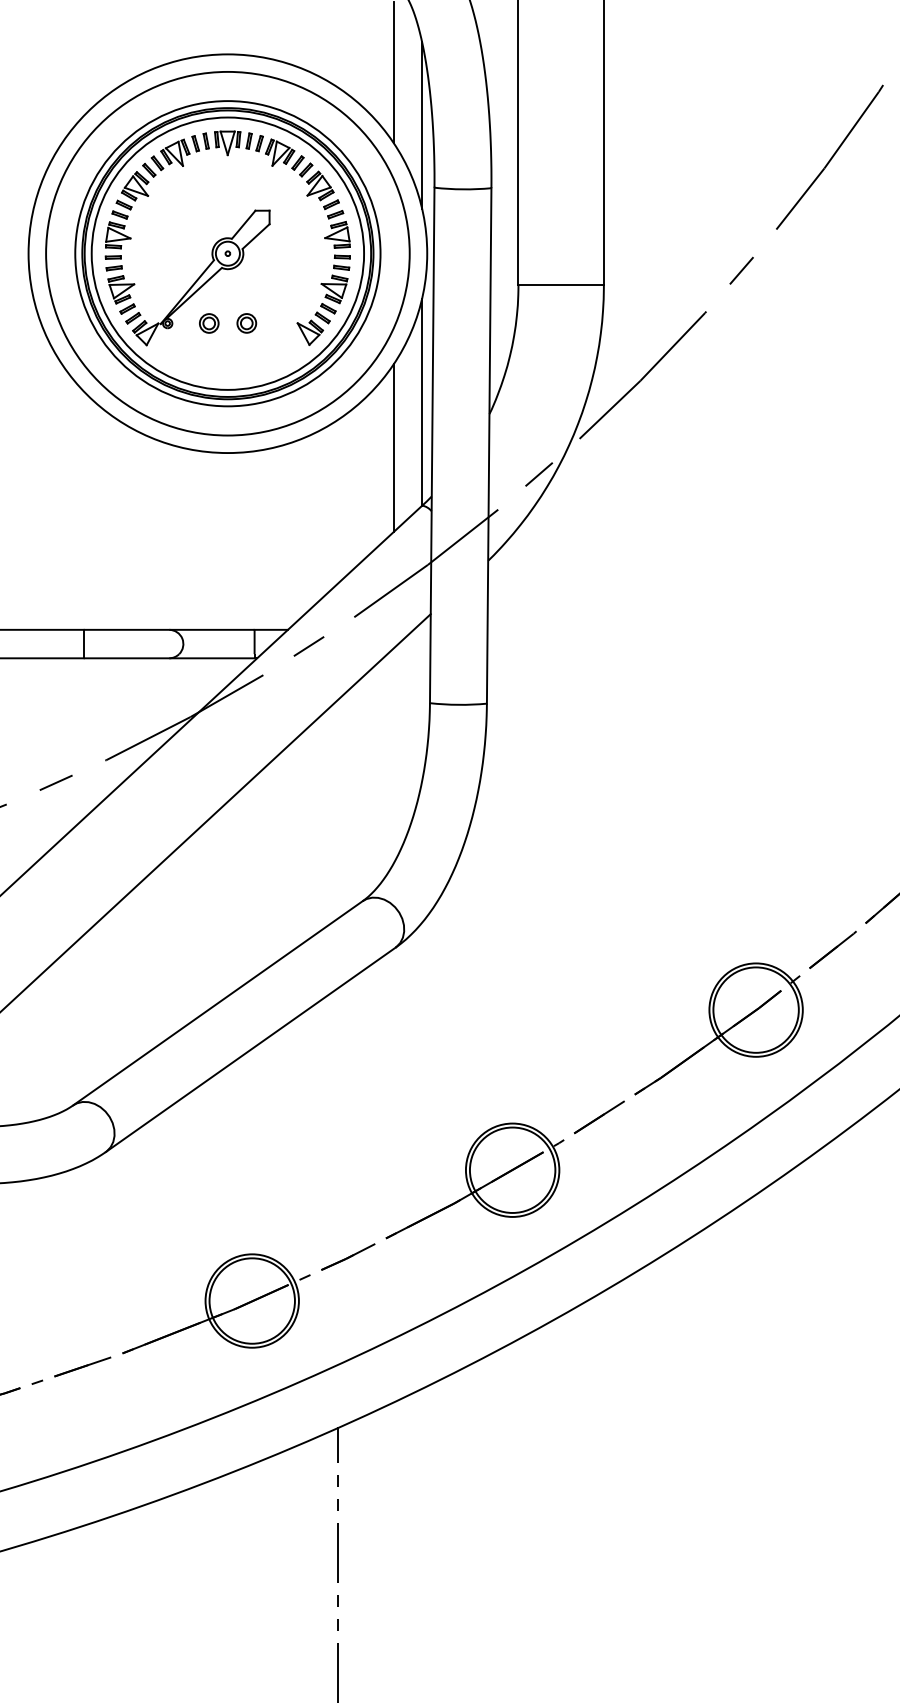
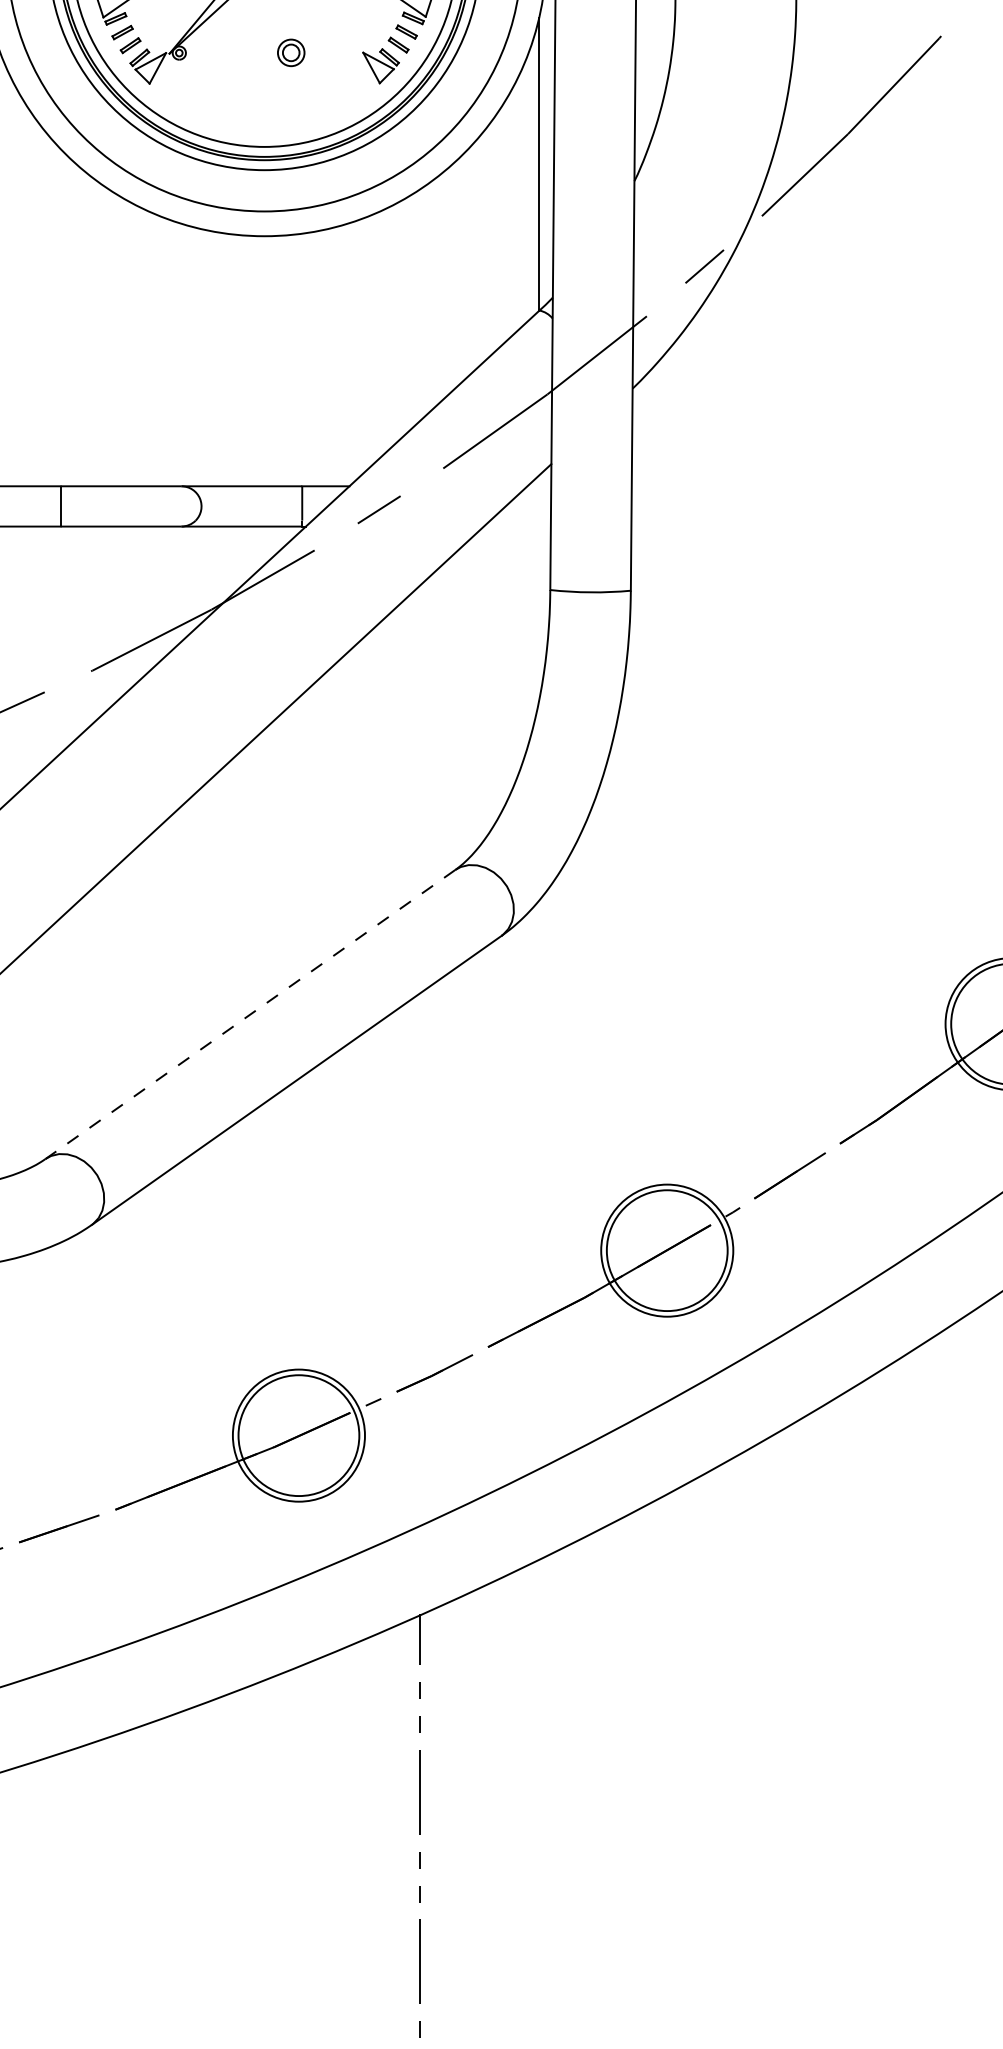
part: (209, 323) -> (238, 53), removed
line: (393, 448) -> (498, 229), removed
line: (217, 1003) -> (249, 1014), solid -> dashed

